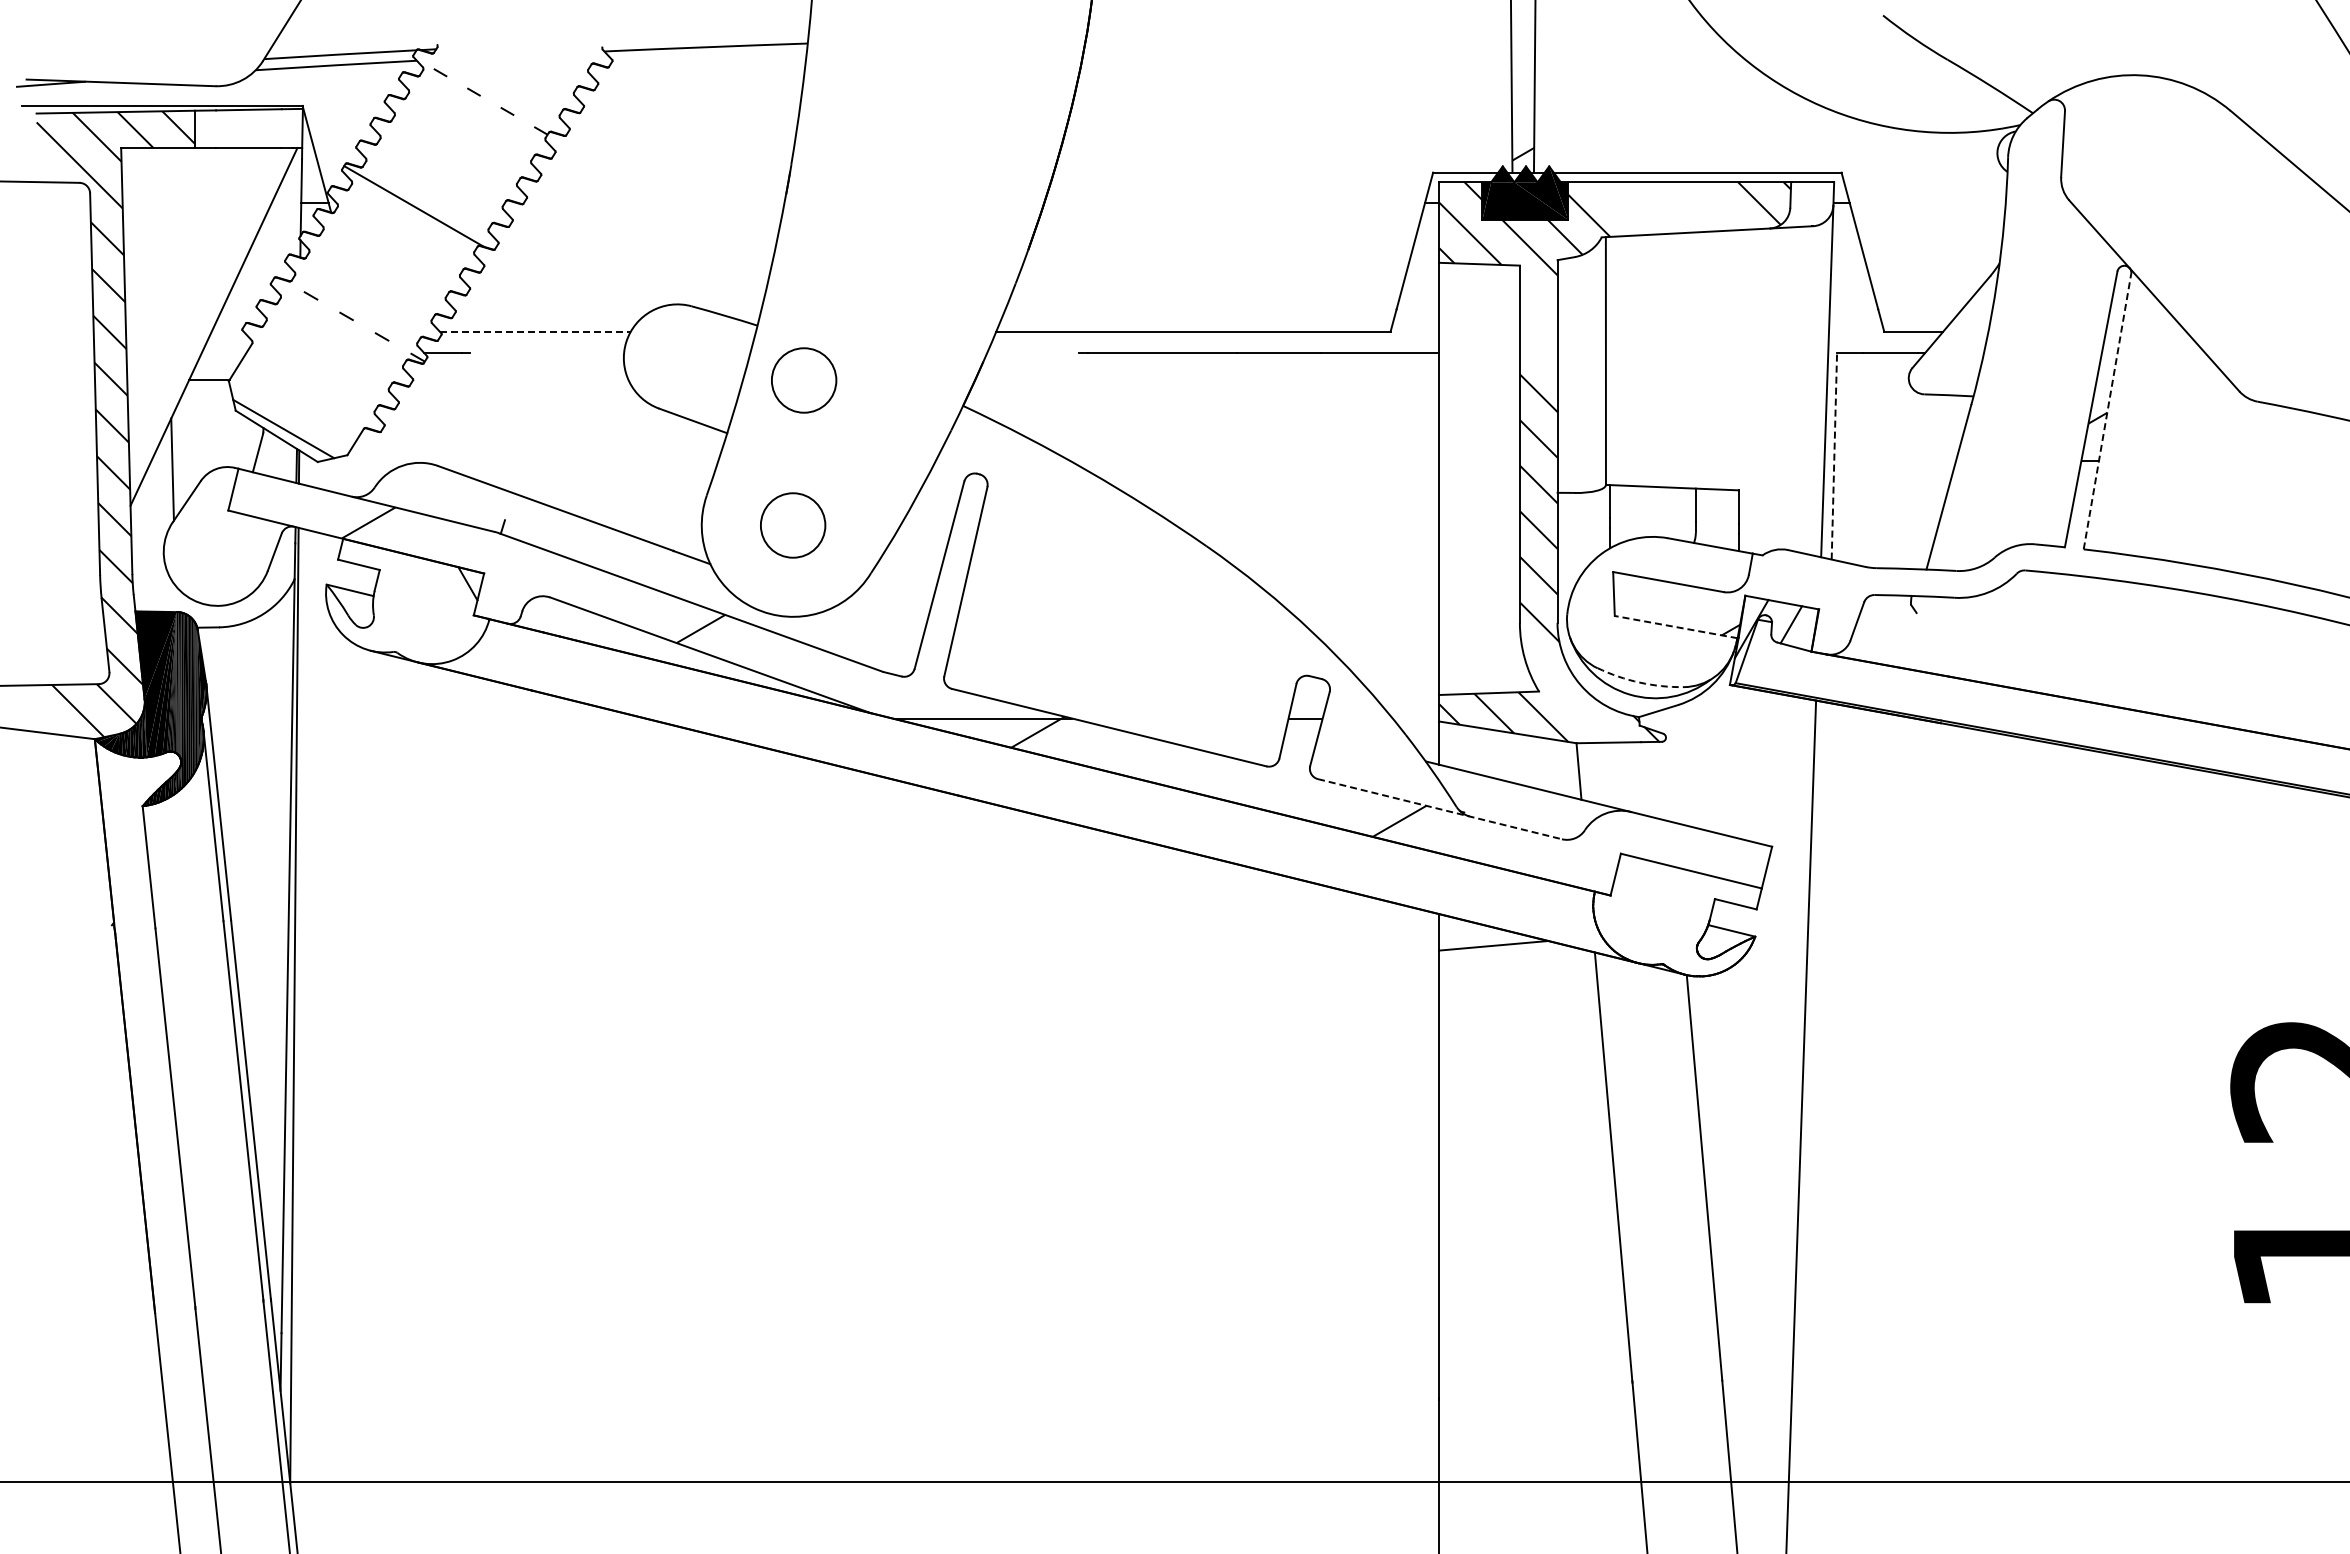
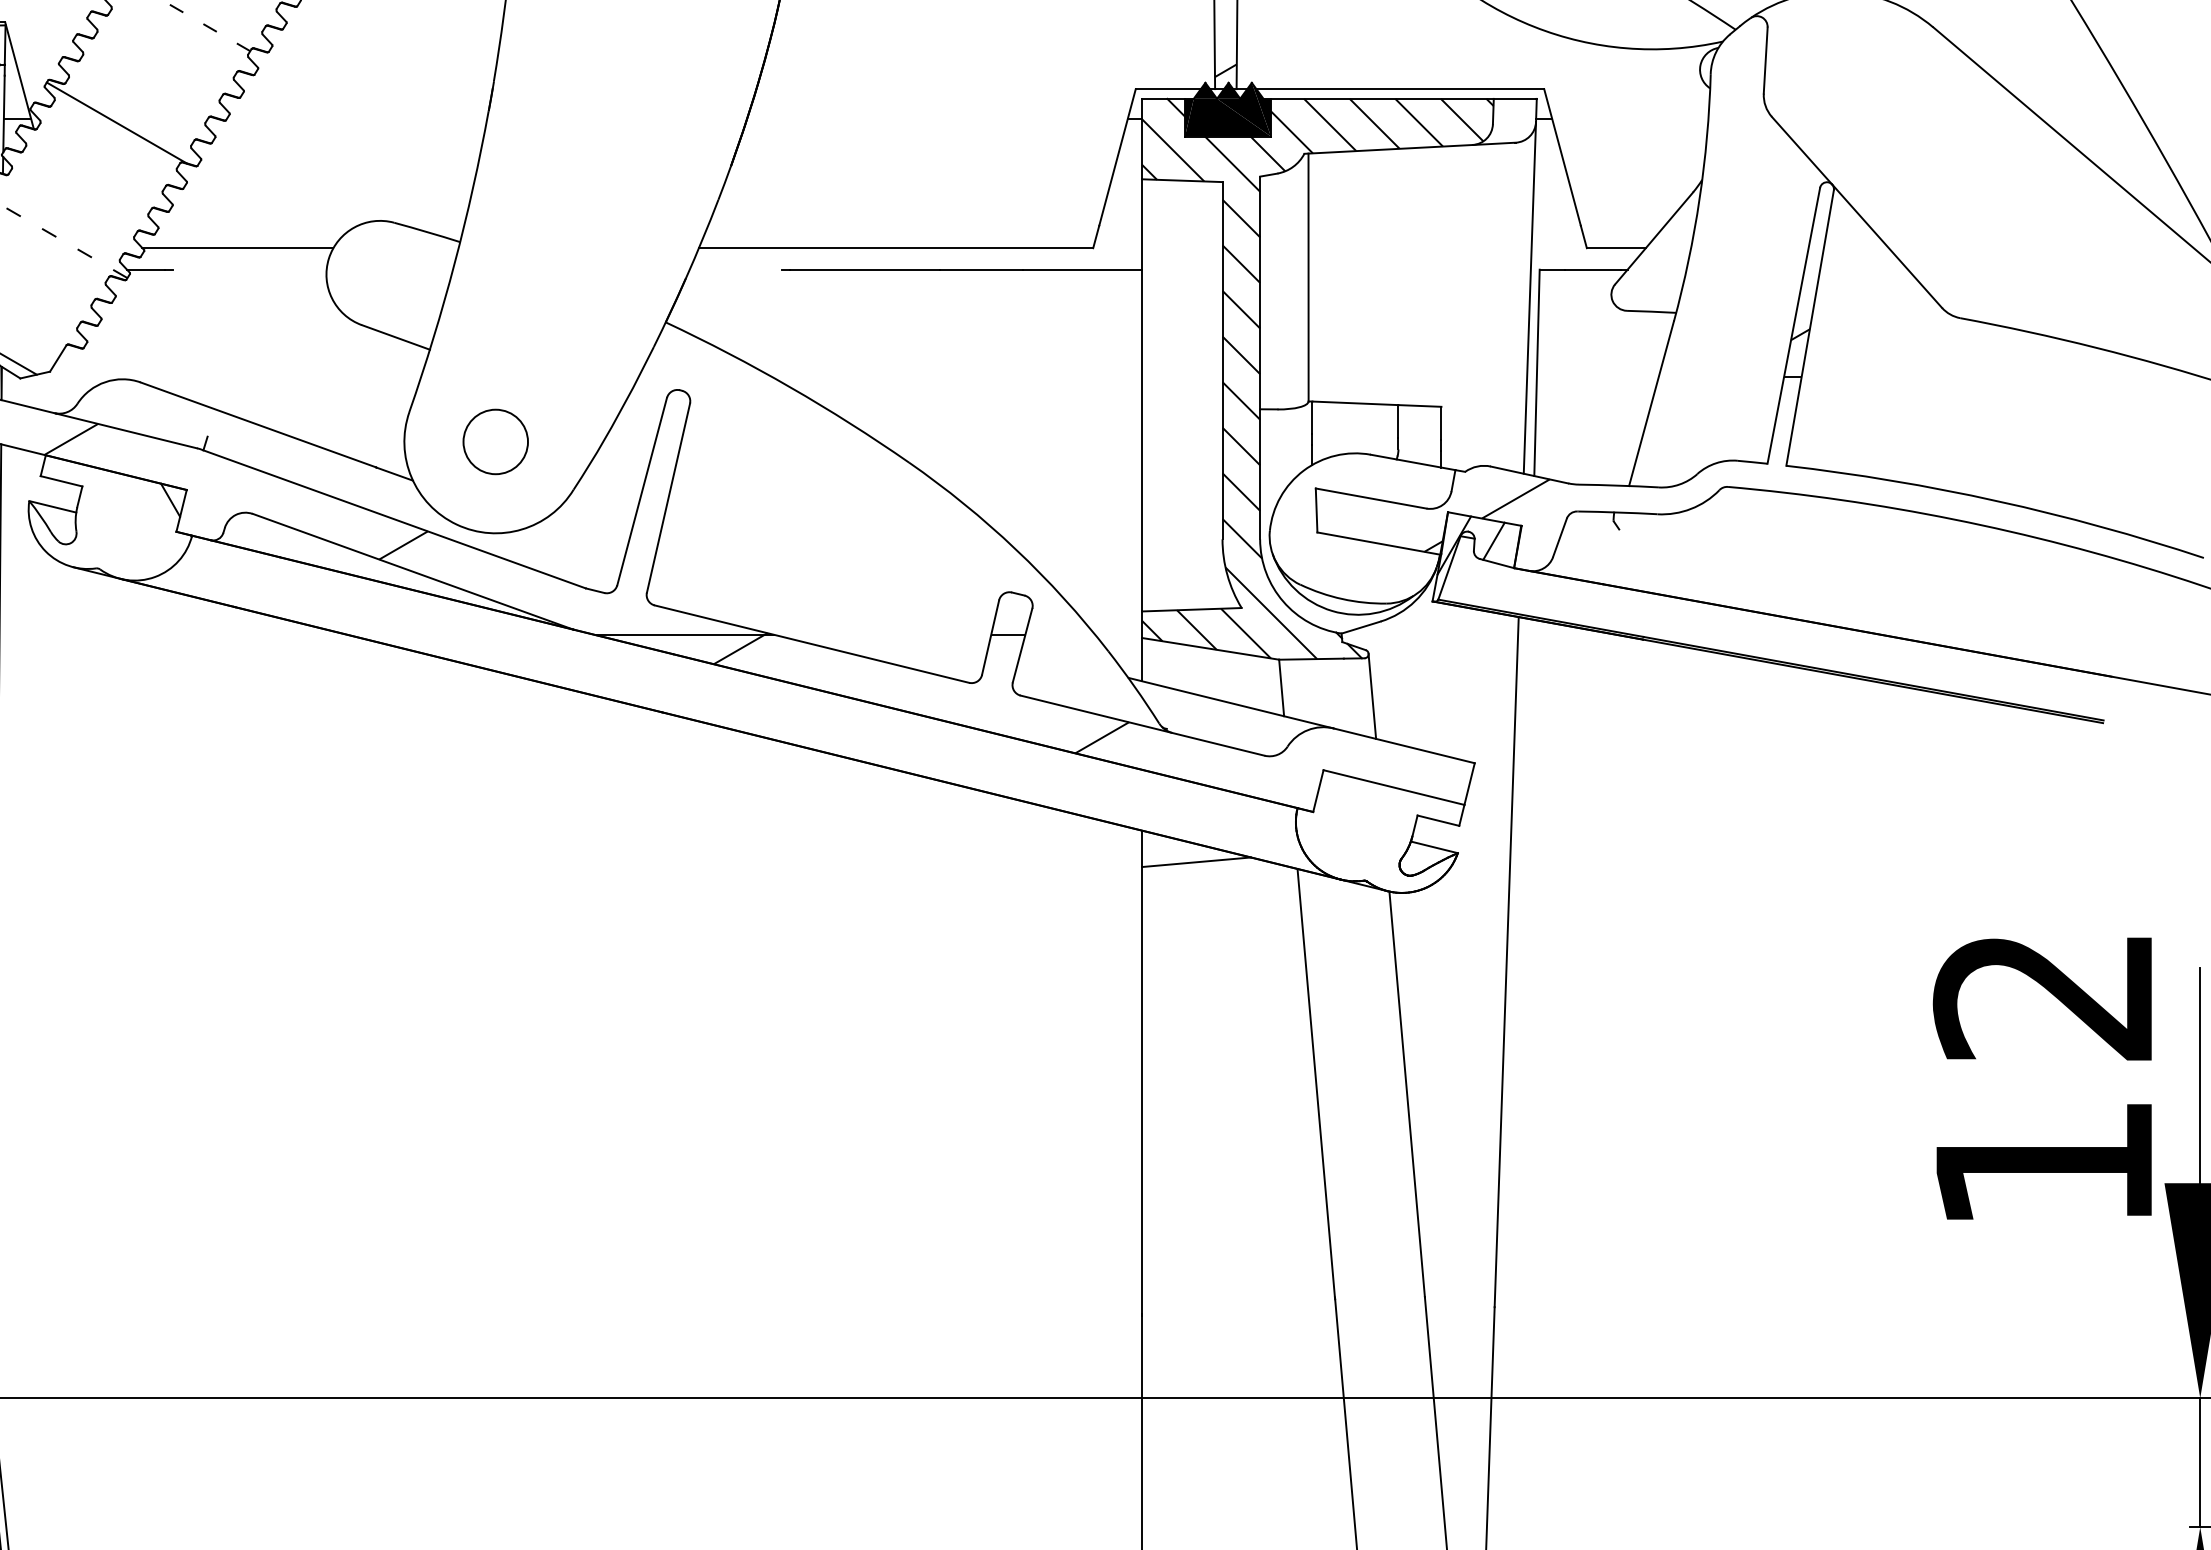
line: (1716, 206) -> (1419, 122), added
line: (1672, 207) -> (1375, 123), added
line: (1627, 208) -> (1330, 124), added
line: (1538, 301) -> (1241, 217), added
line: (535, 331) -> (238, 247), dashed -> solid
line: (1538, 347) -> (1241, 263), added
circle: (804, 380) -> (507, 296), removed
line: (2107, 411) -> (1810, 327), dashed -> solid
line: (1834, 455) -> (1537, 371), dashed -> solid
line: (1813, 582) -> (1516, 498), added
line: (1675, 627) -> (1378, 543), dashed -> solid
arc: (1639, 682) -> (1342, 598), dashed -> solid
line: (1568, 696) -> (1271, 612), added
line: (1669, 779) -> (1372, 695), added
line: (1439, 809) -> (1142, 725), dashed -> solid

